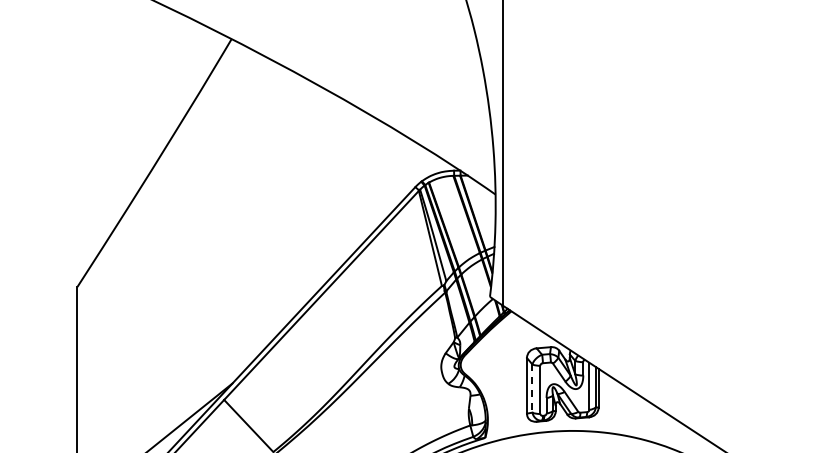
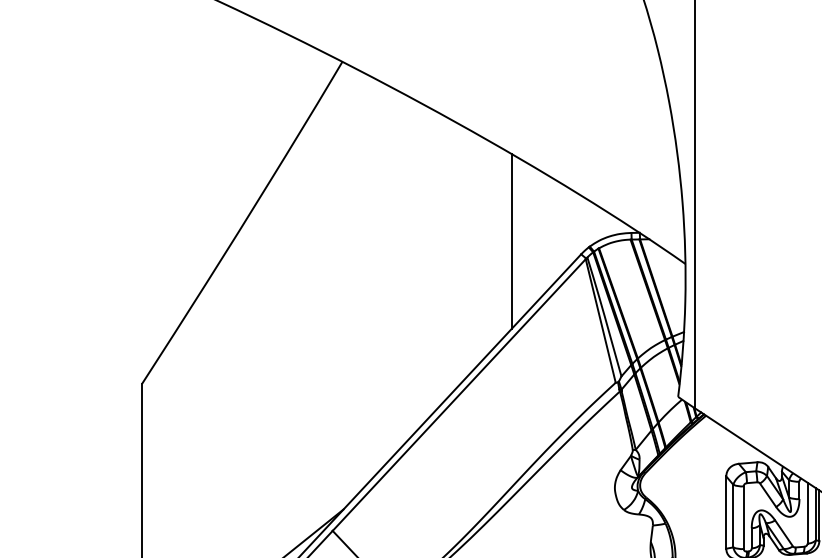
line: (361, 177) -> (511, 241), added
line: (532, 389) -> (733, 517), dashed -> solid

